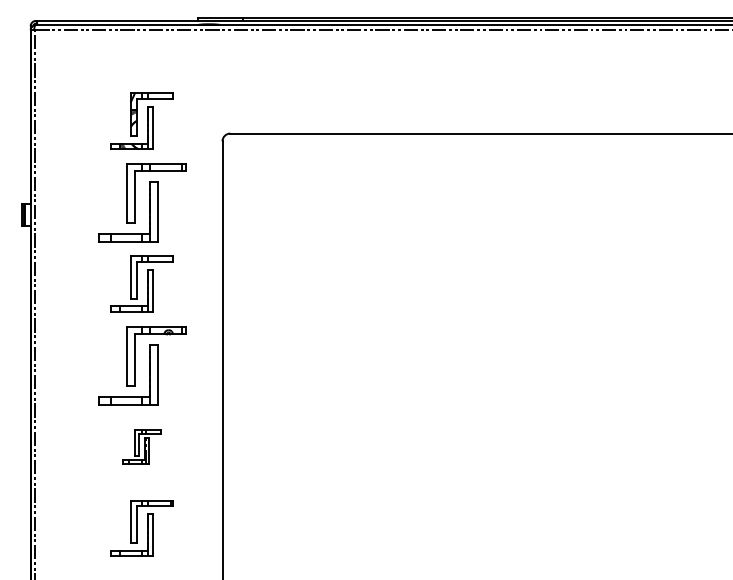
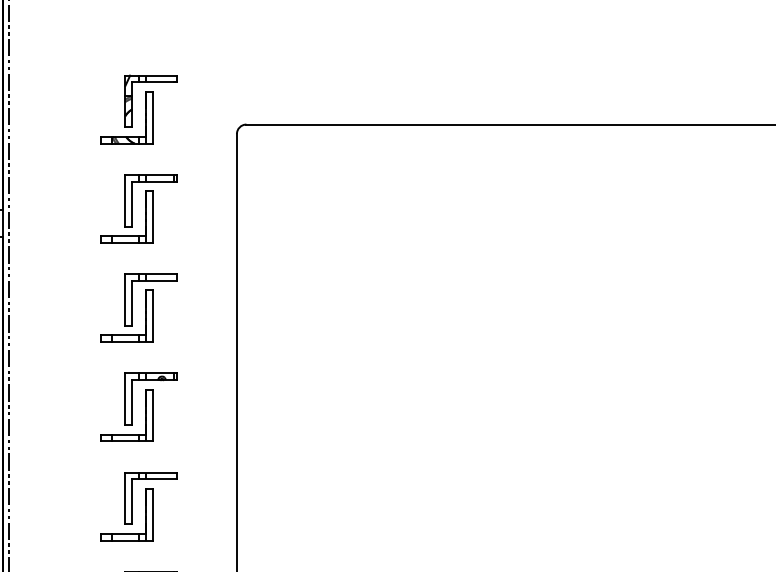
part: (141, 202) -> (138, 208), size x0.71
part: (141, 365) -> (138, 407), size x0.71
part: (141, 446) -> (138, 506), size x1.67

